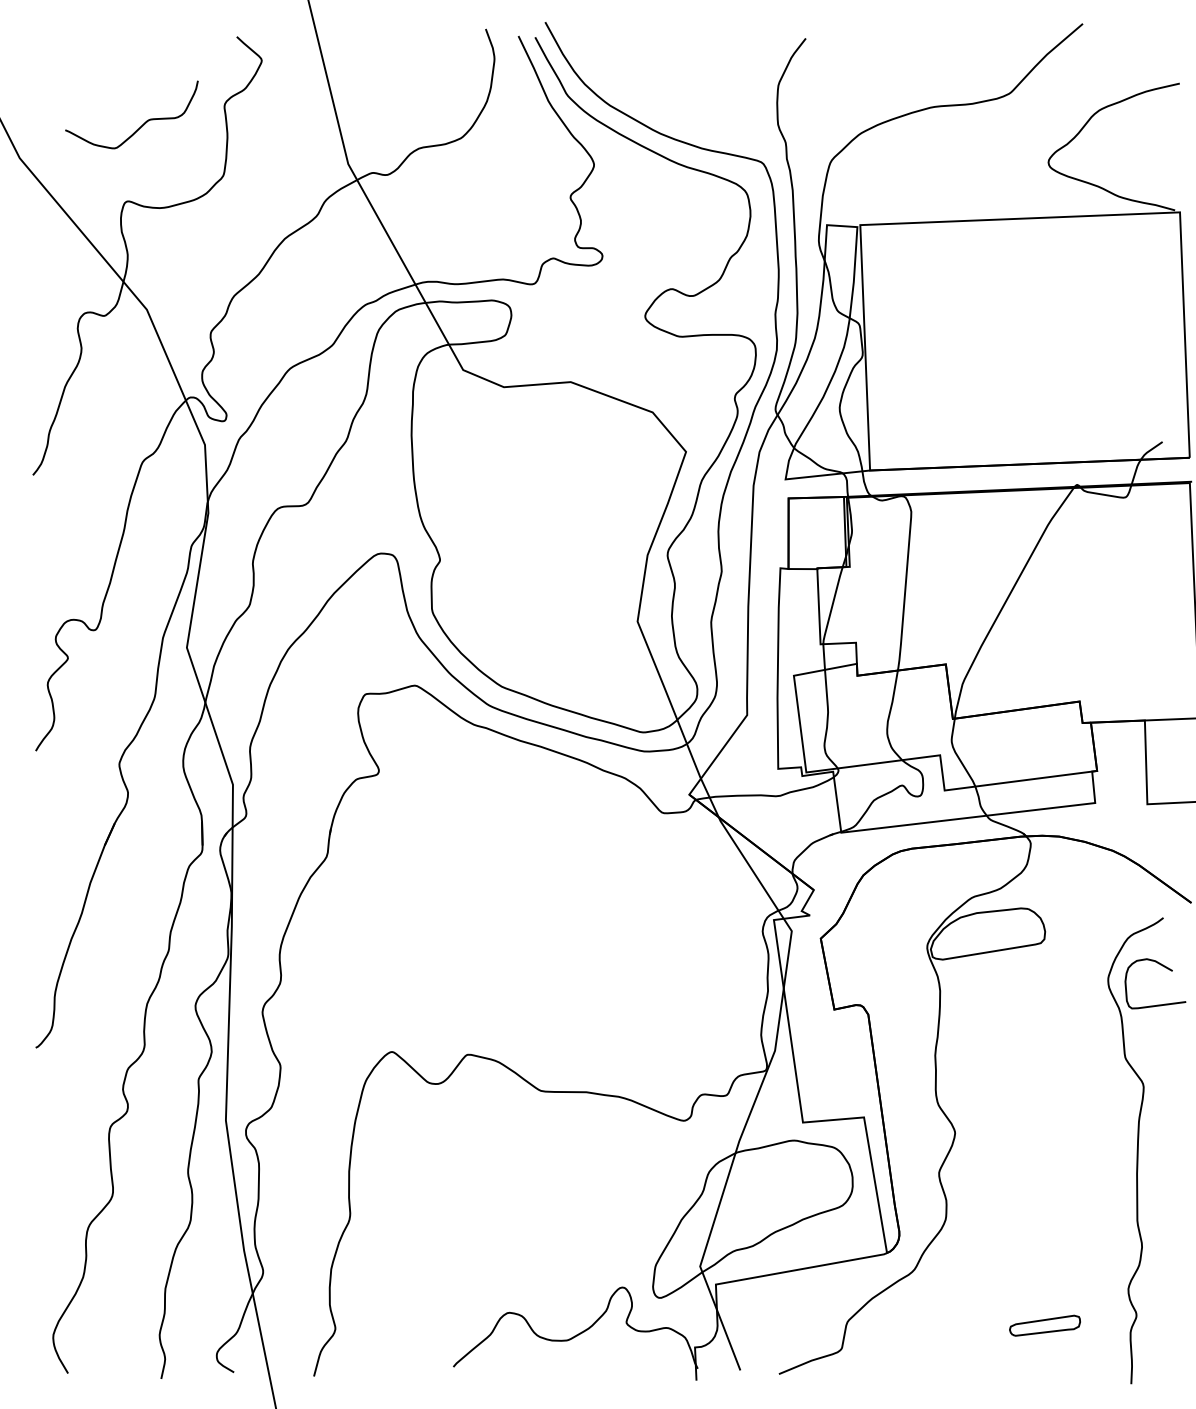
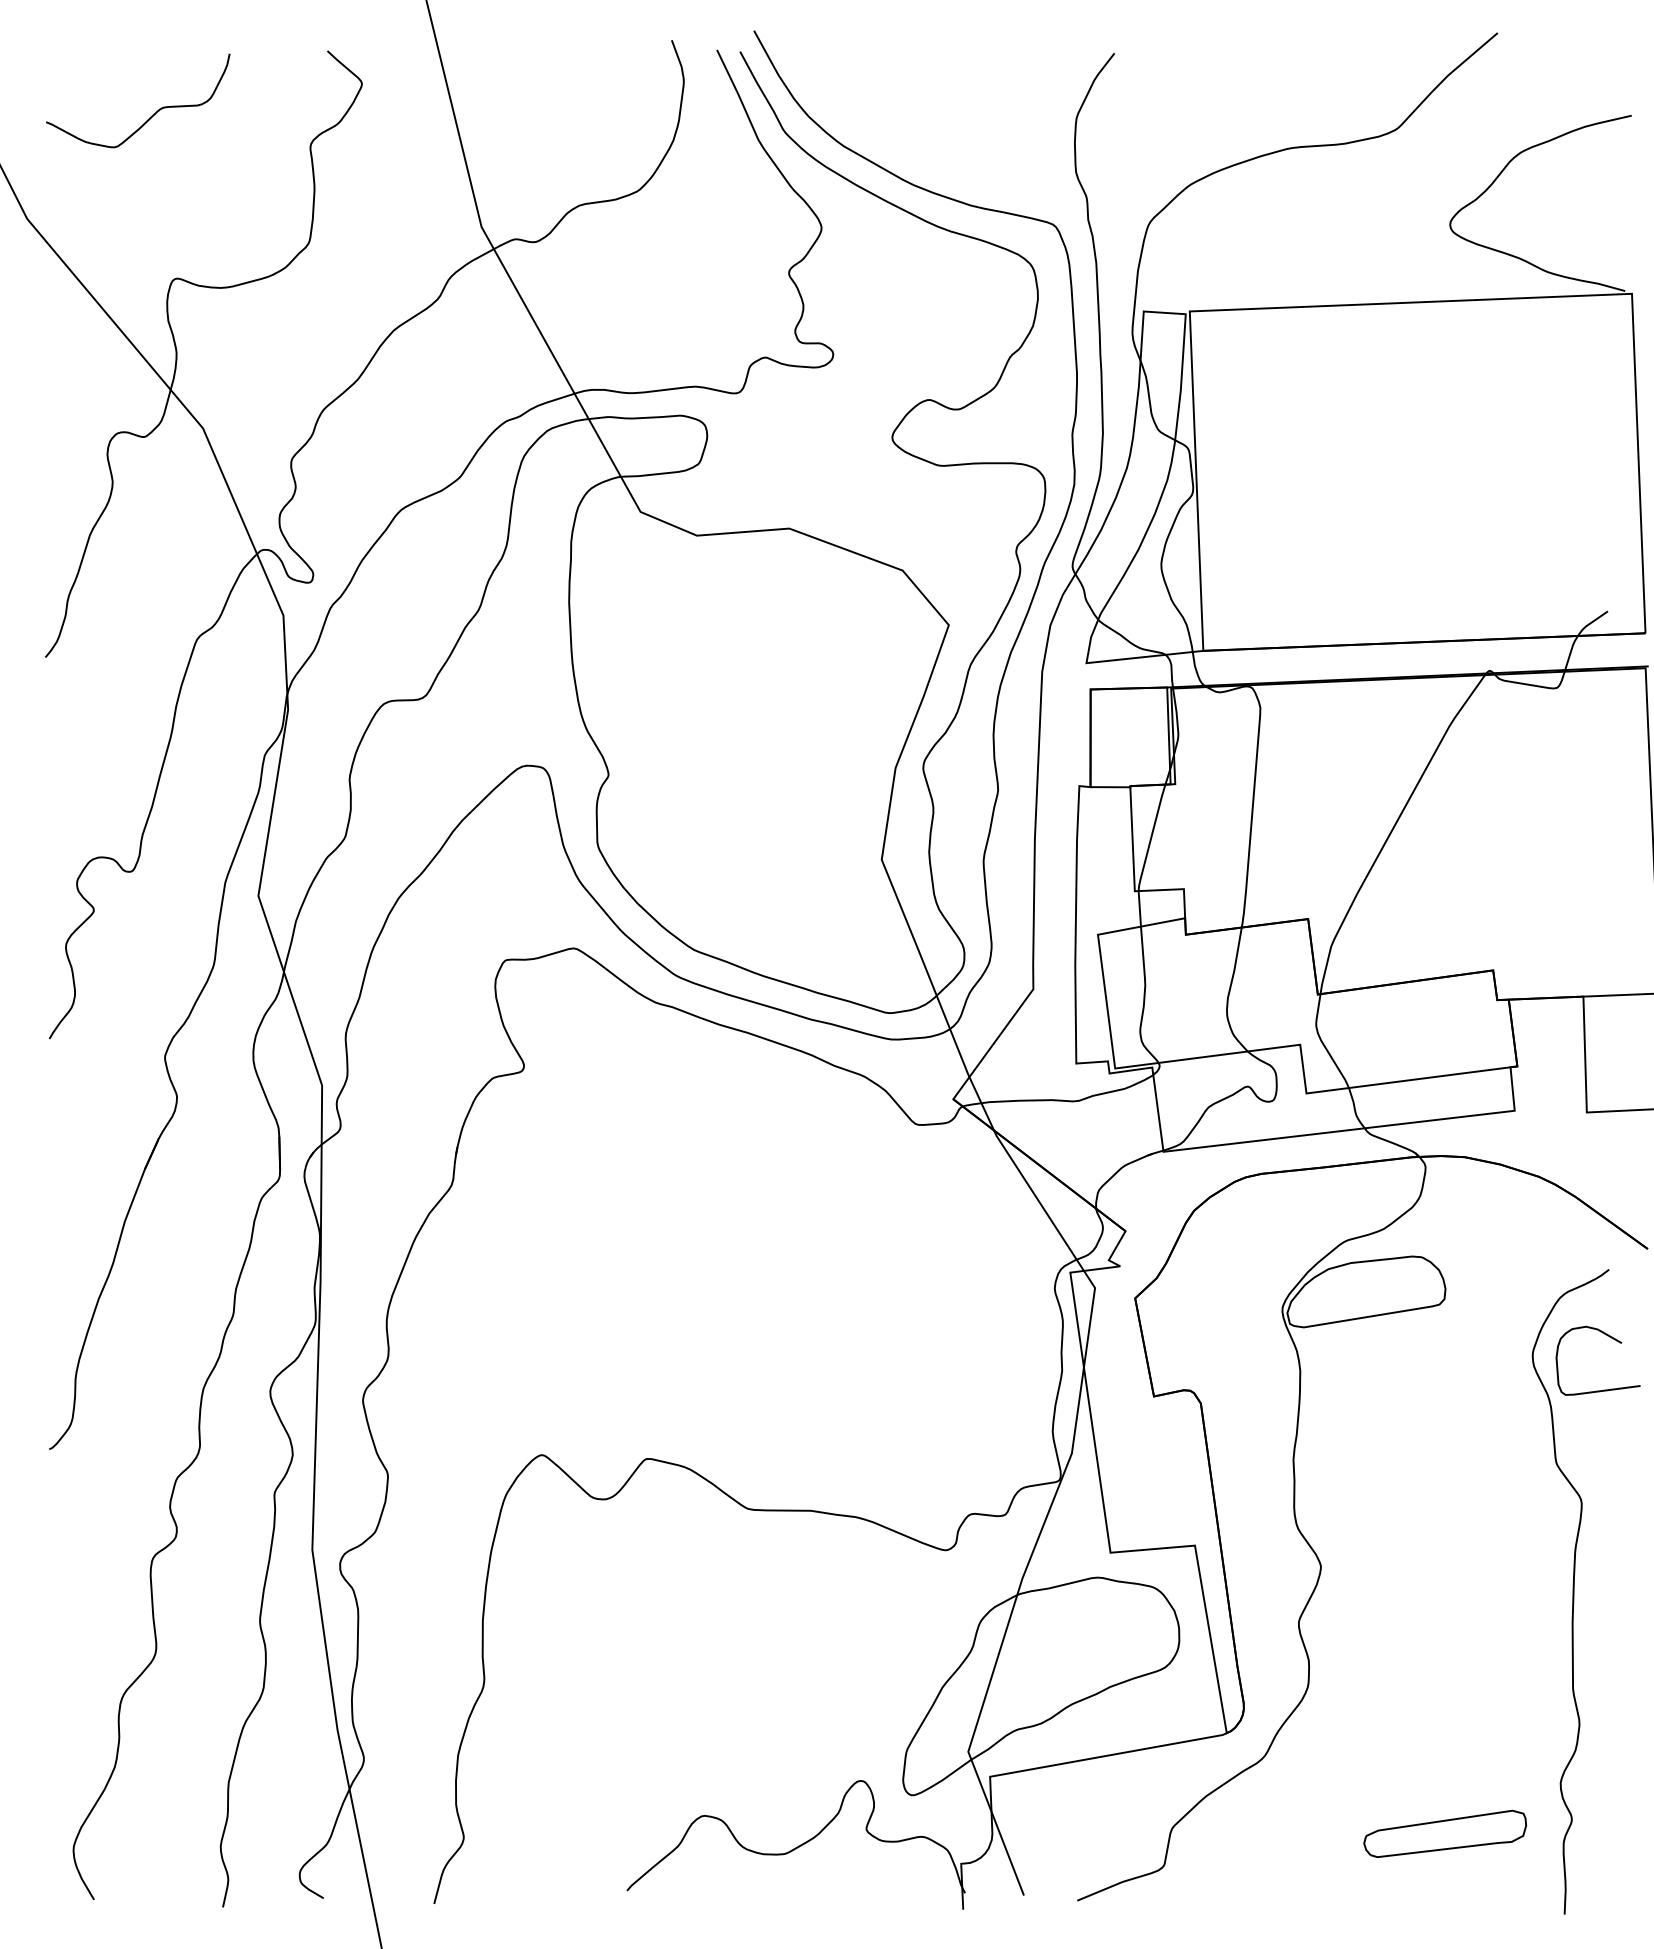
curve: (142, 124) -> (152, 114), moved
part: (1045, 1325) -> (1445, 1833), size x1.67

